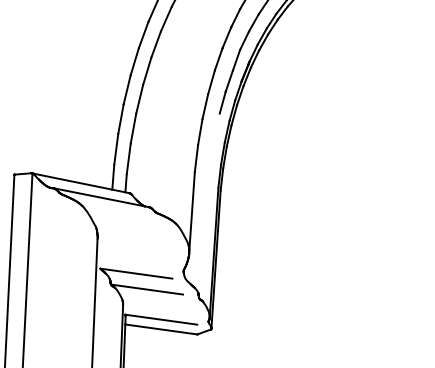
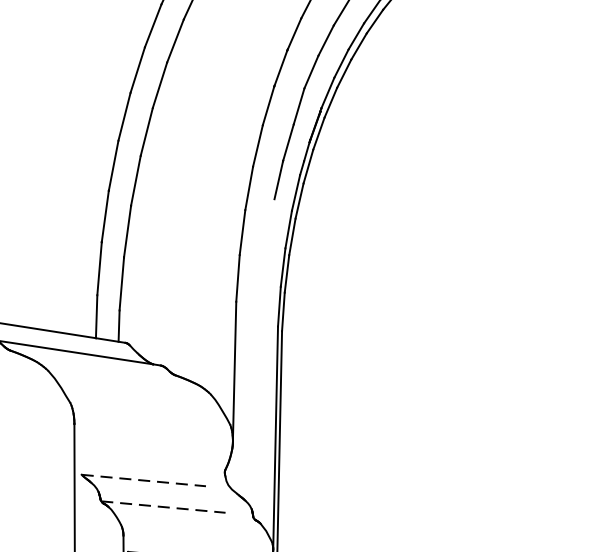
line: (136, 273) -> (144, 480), solid -> dashed
line: (147, 289) -> (164, 506), solid -> dashed

